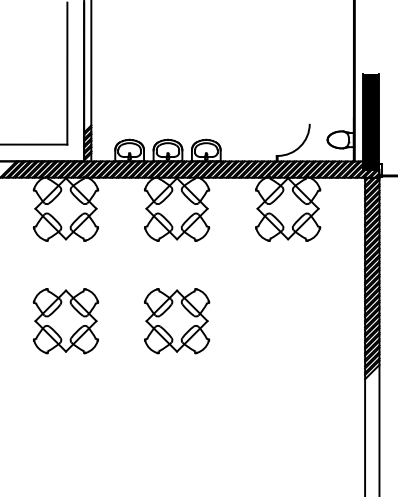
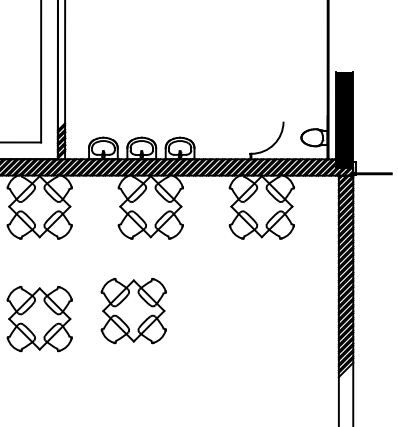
part: (176, 321) -> (133, 311), moved

